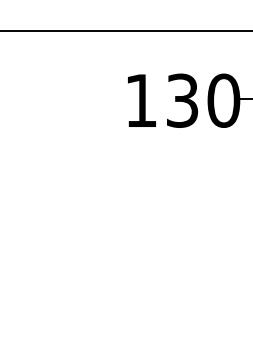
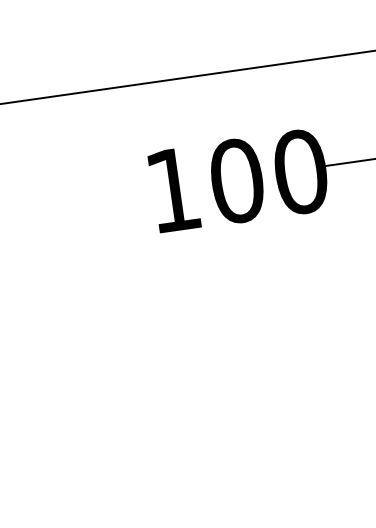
text: (182, 100) -> (236, 180), 130 -> 100

